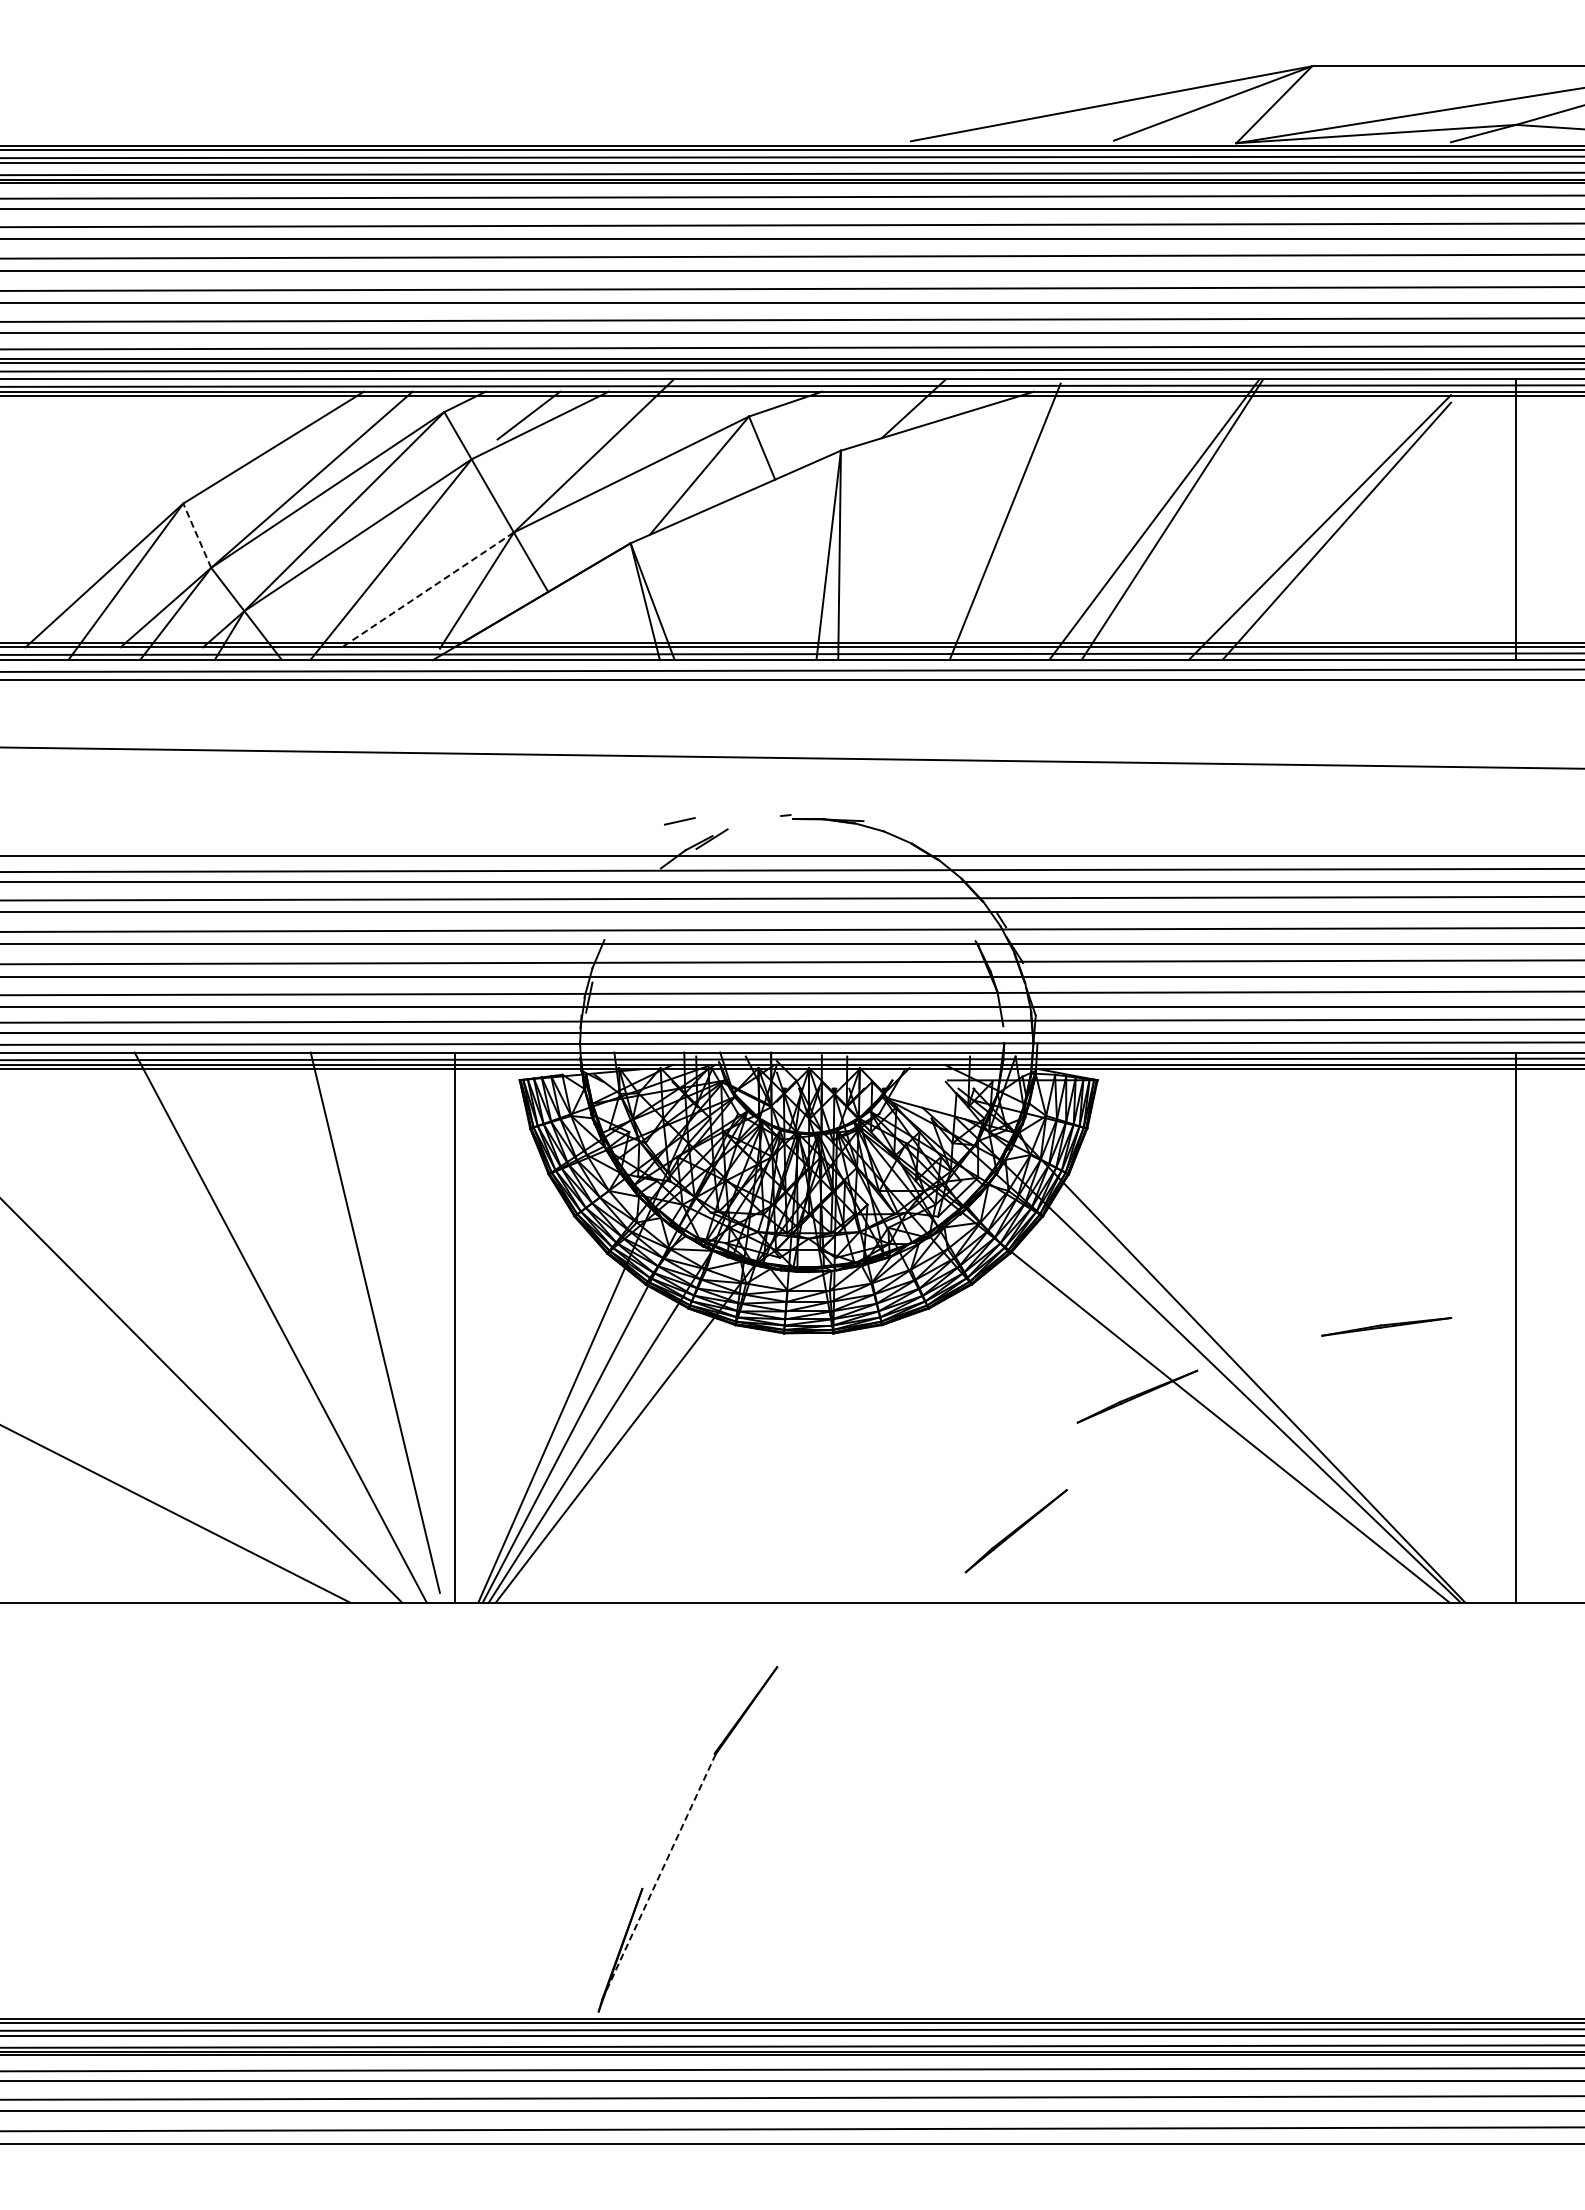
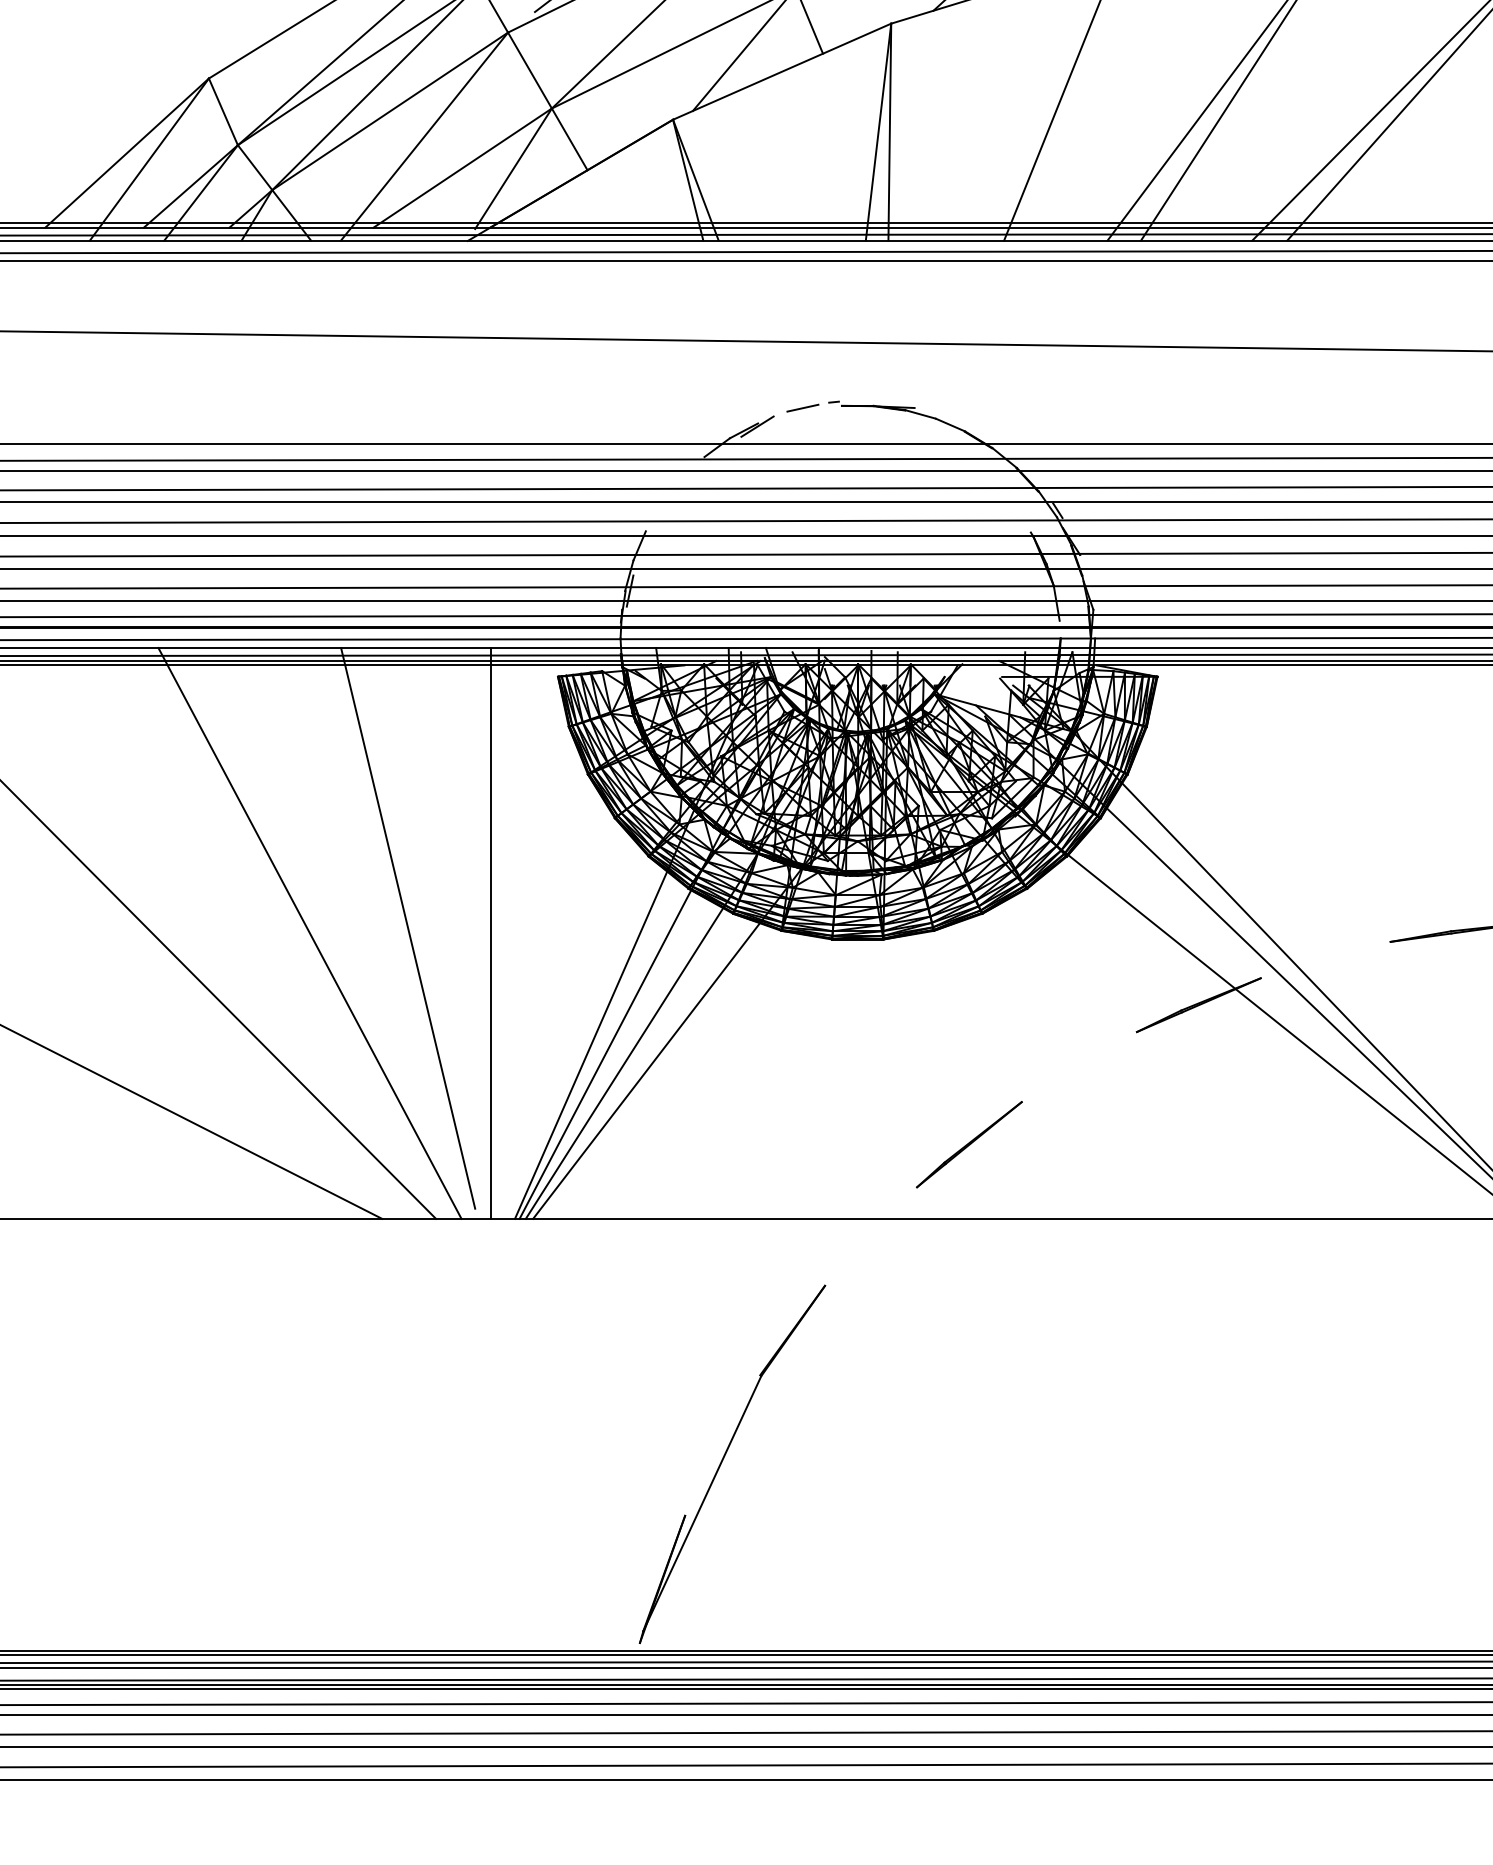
line: (197, 535) -> (223, 111), dashed -> solid
line: (427, 590) -> (462, 168), dashed -> solid
line: (679, 821) -> (802, 408), moved
line: (1015, 1531) -> (968, 1144), moved
line: (658, 1877) -> (701, 1503), dashed -> solid

